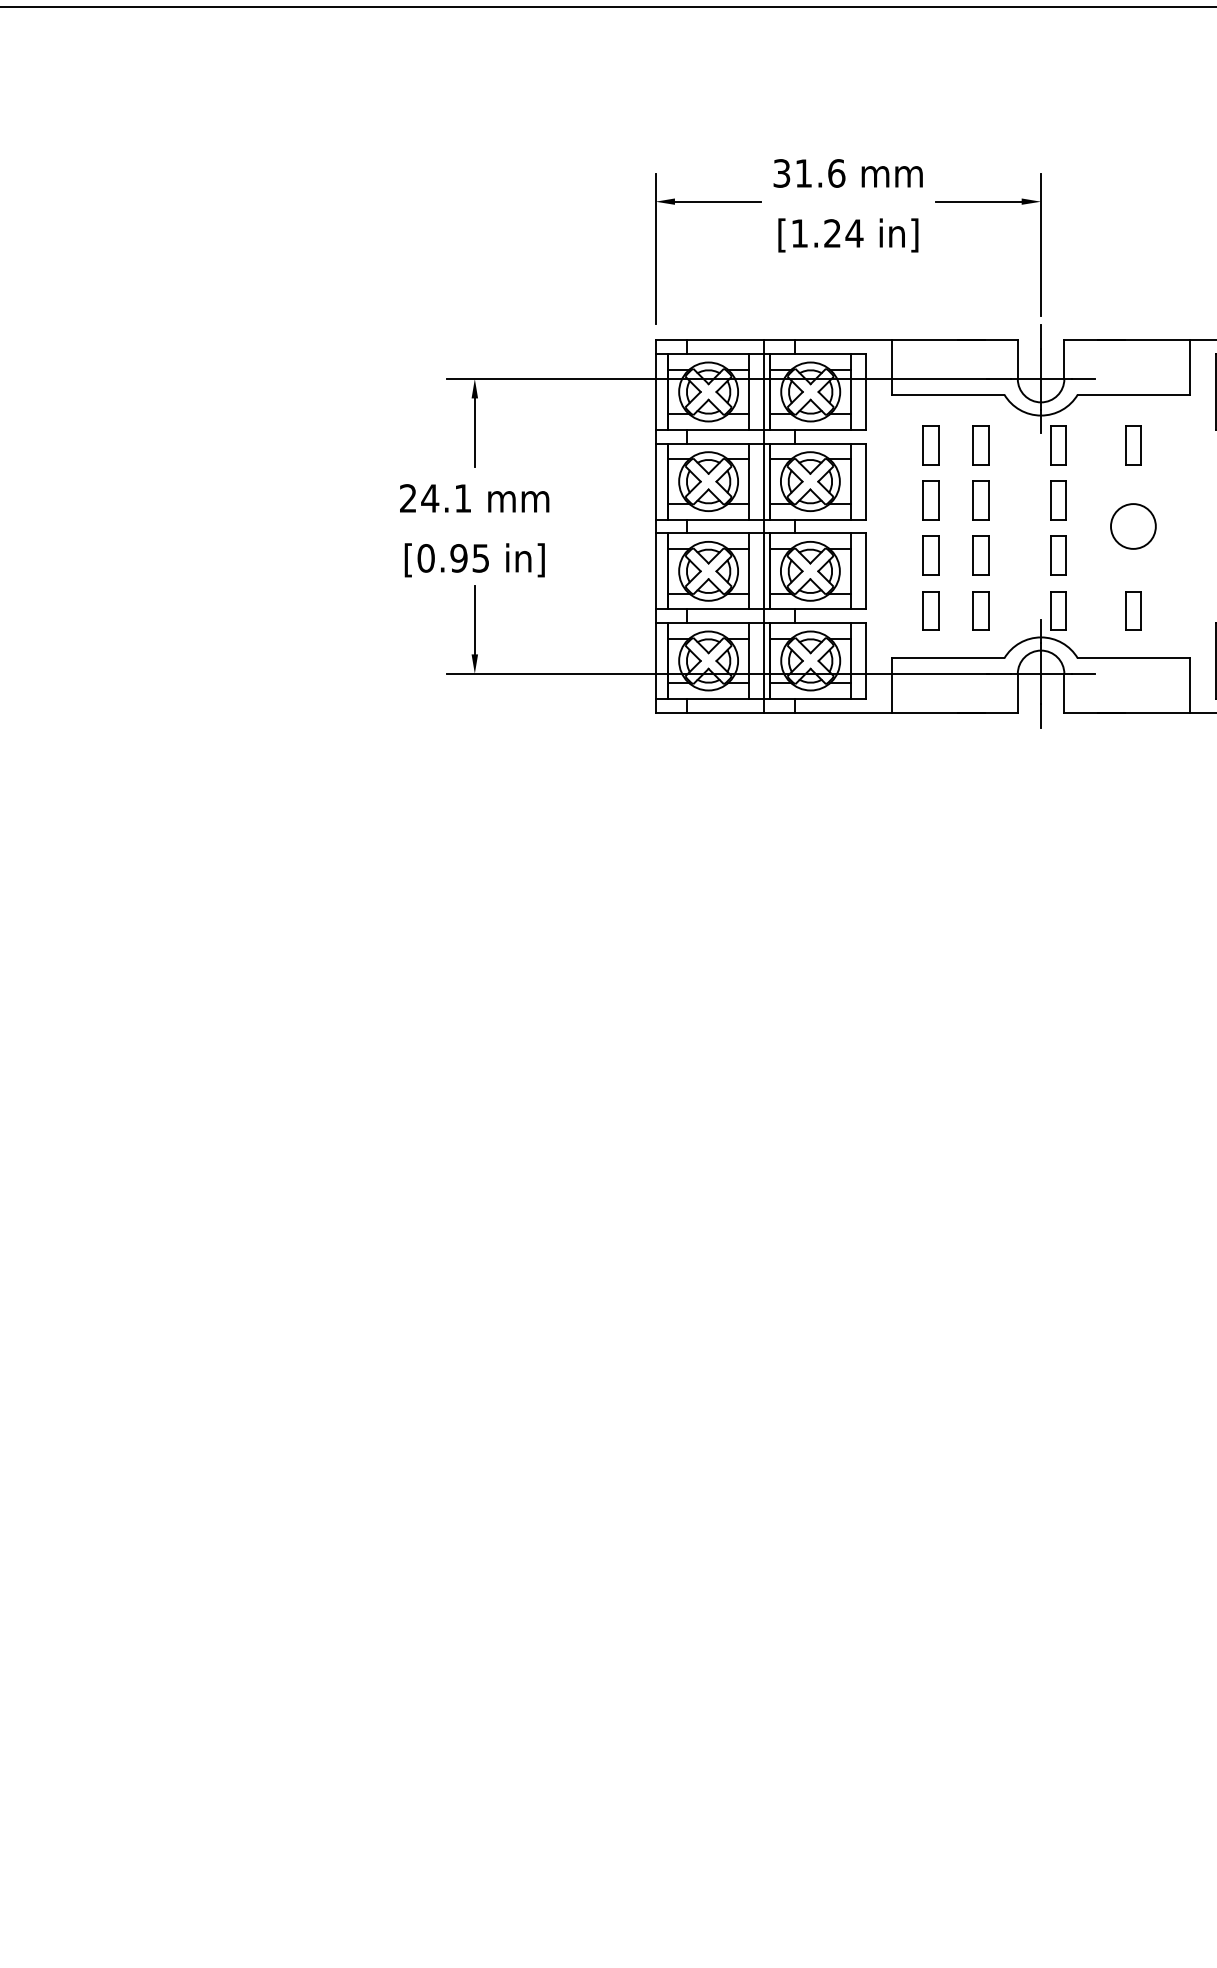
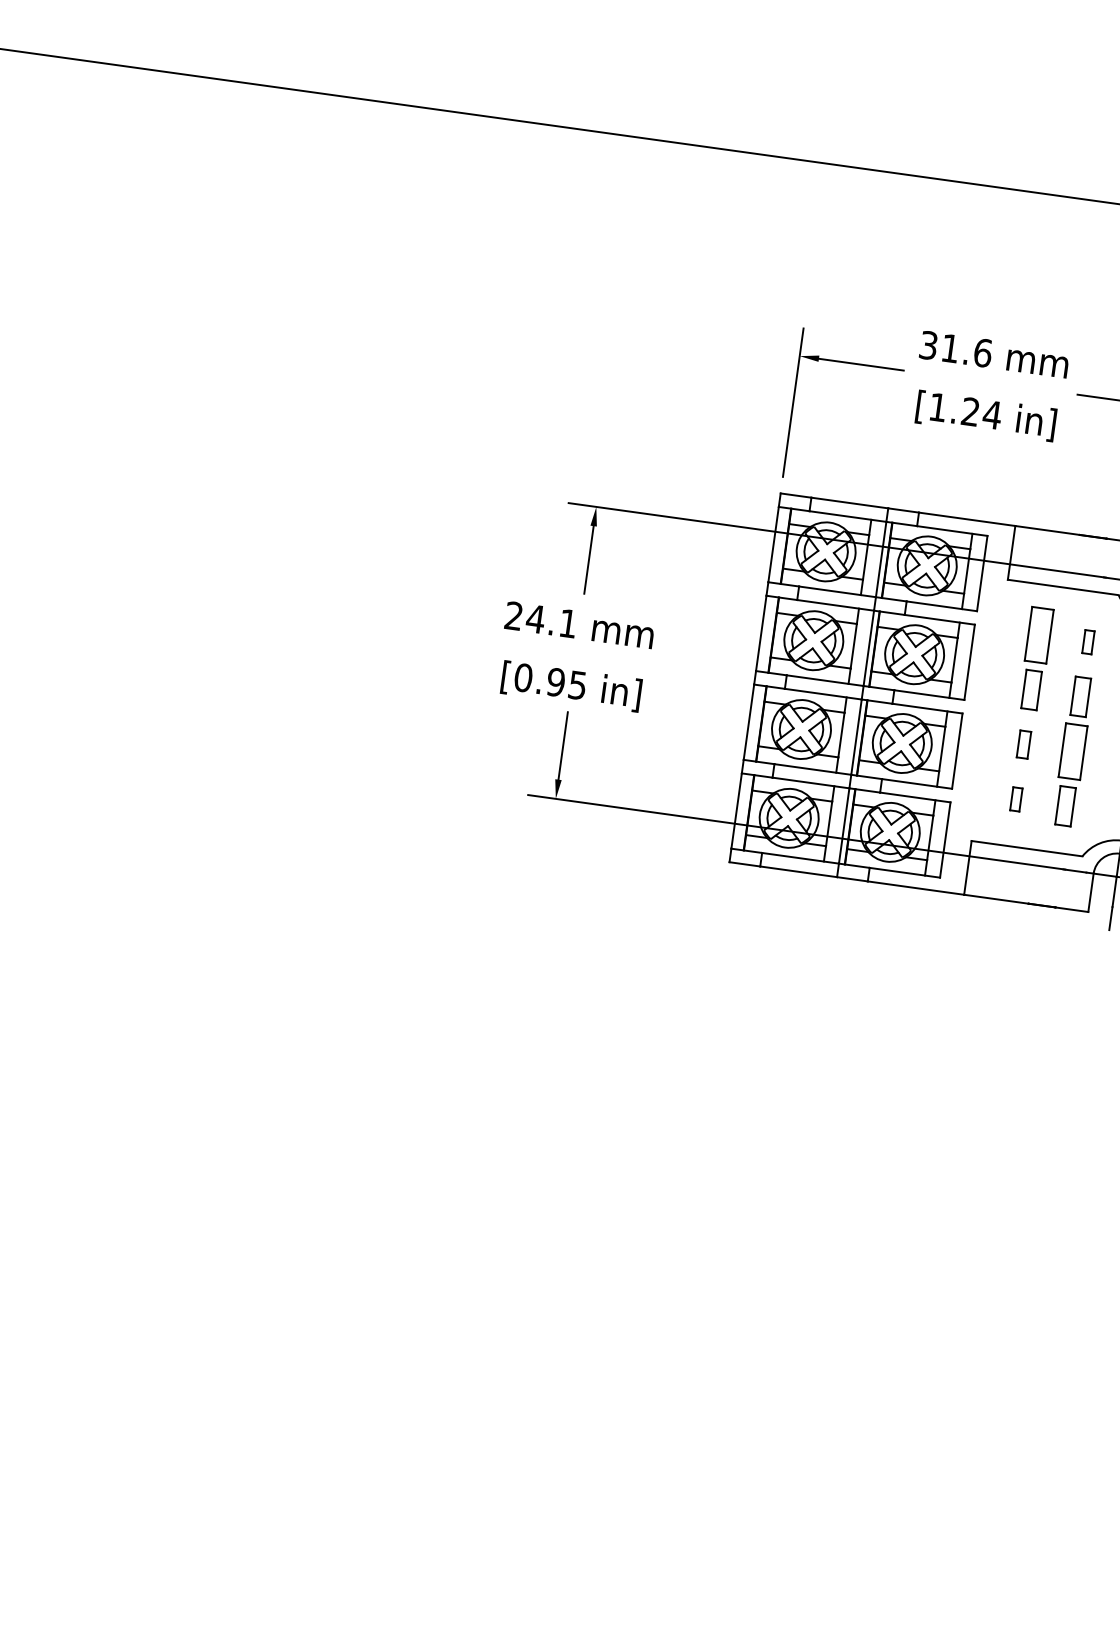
part: (930, 445) -> (1038, 635), size x1.4
part: (980, 445) -> (1088, 642), size x0.6
part: (930, 555) -> (1023, 744), size x0.7
part: (980, 555) -> (1072, 751), size x1.4
part: (930, 610) -> (1015, 798), size x0.6

